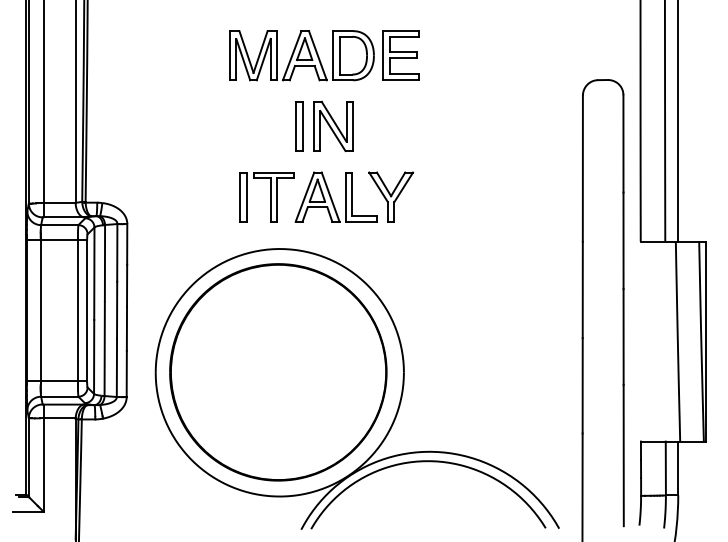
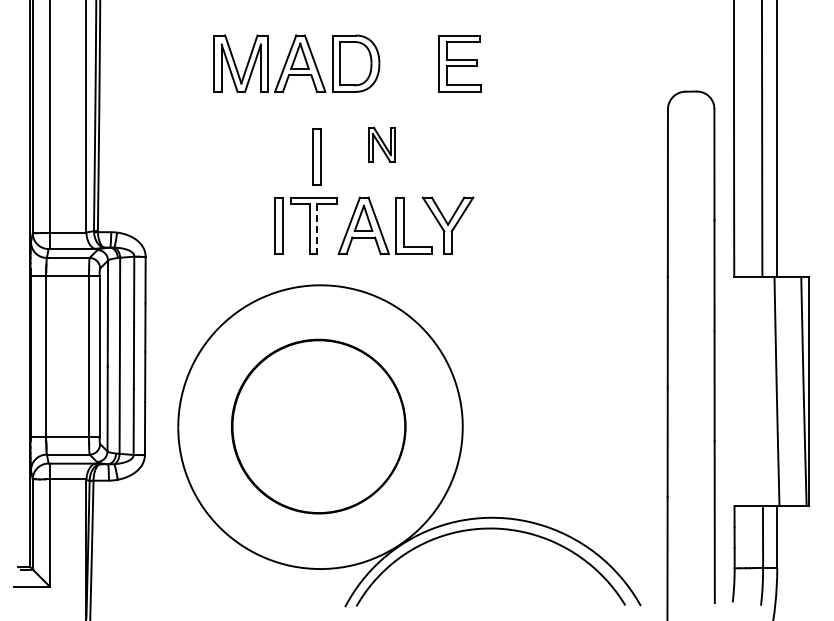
part: (301, 55) -> (296, 63), moved
part: (299, 126) -> (316, 156), moved
part: (333, 126) -> (381, 144), size x0.6
line: (277, 200) -> (317, 229), solid -> dashed
part: (278, 372) -> (318, 426), size x0.7

